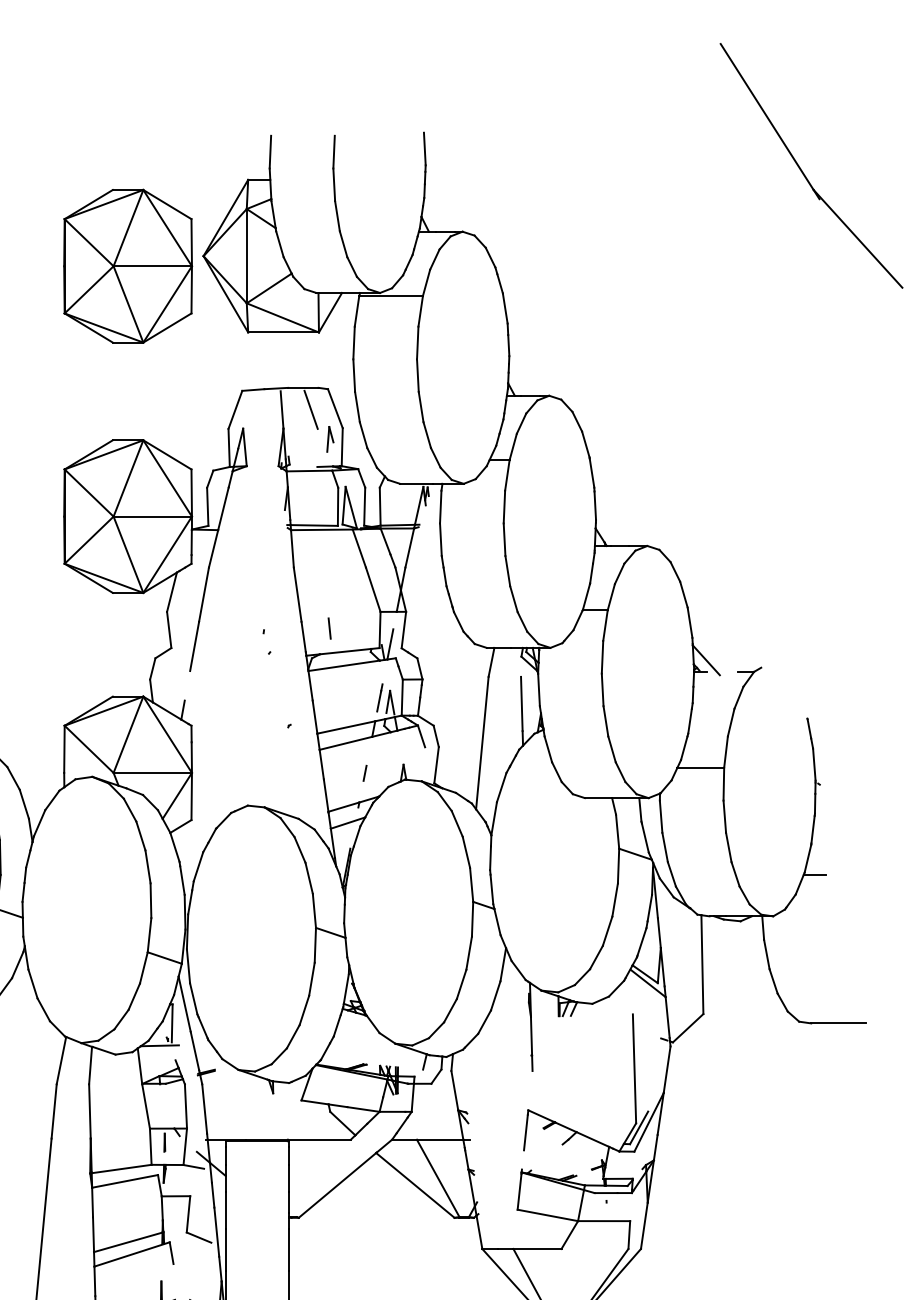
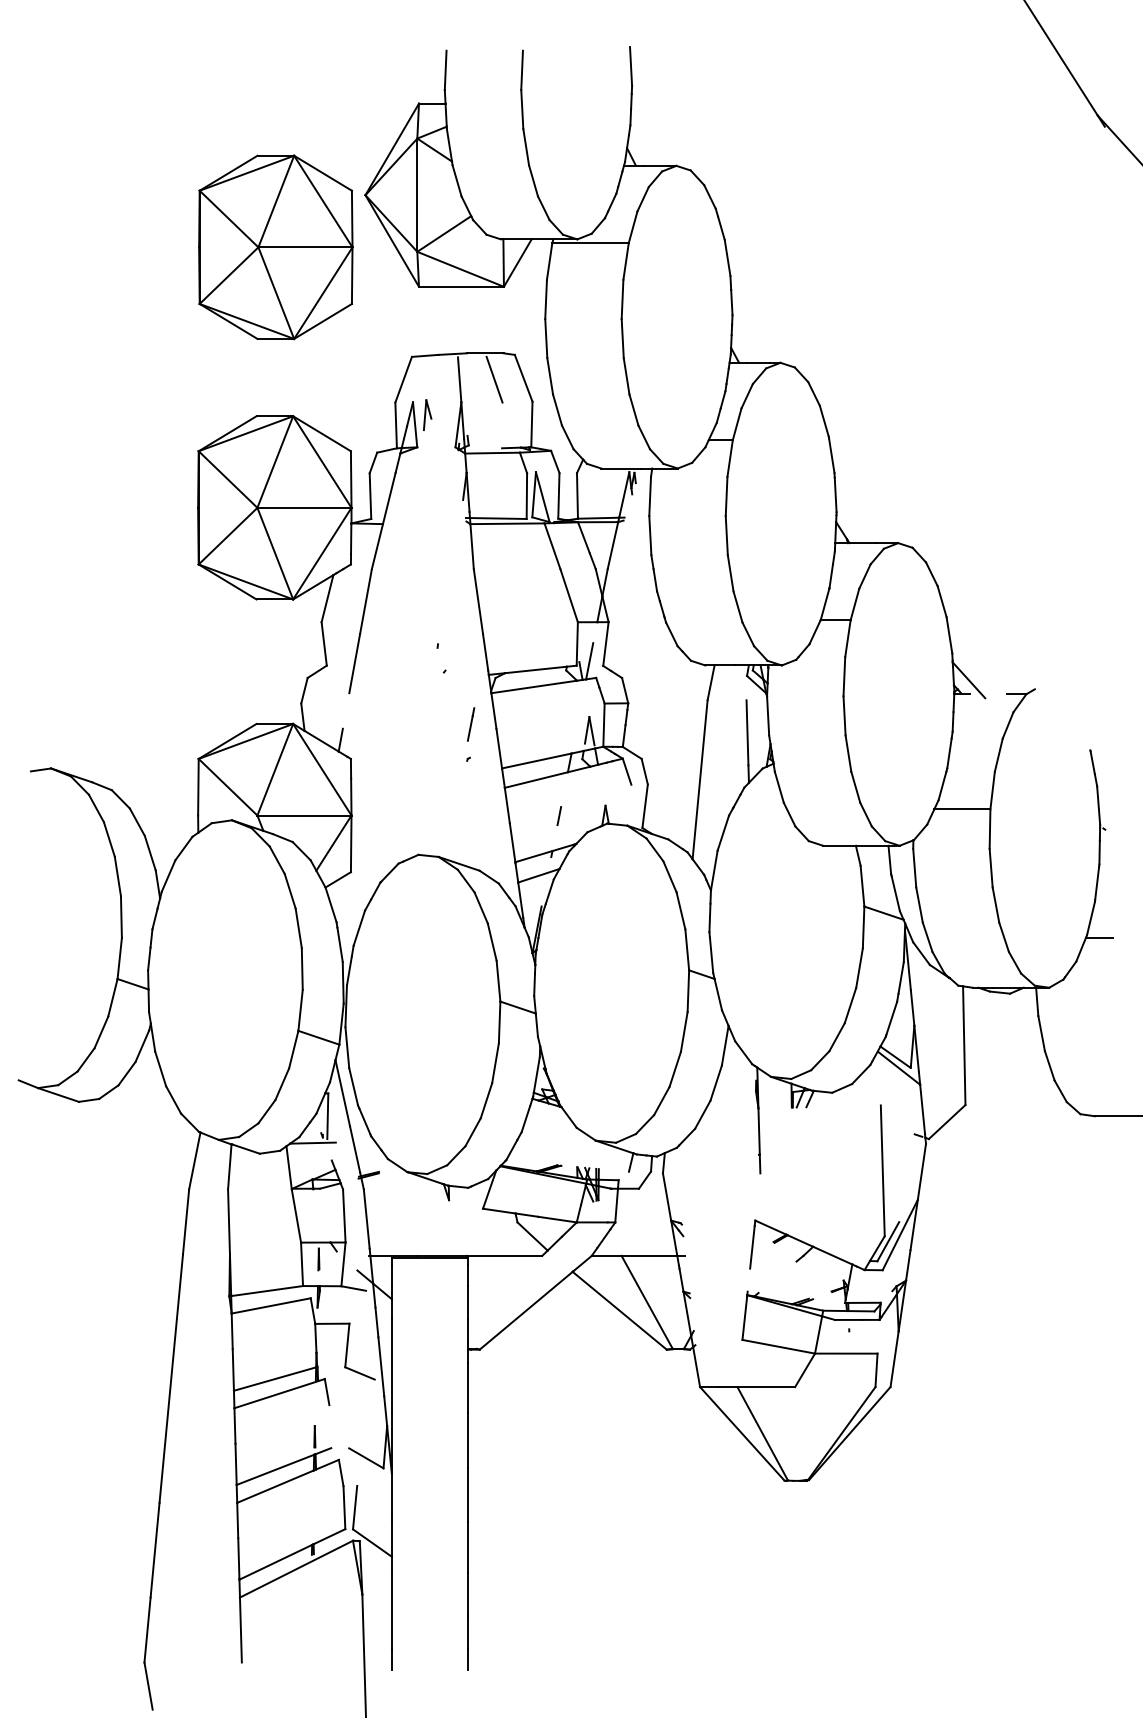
part: (127, 266) -> (275, 247), moved
part: (330, 438) -> (427, 414), moved
line: (329, 628) -> (516, 642), removed
line: (380, 697) -> (471, 724), moved

